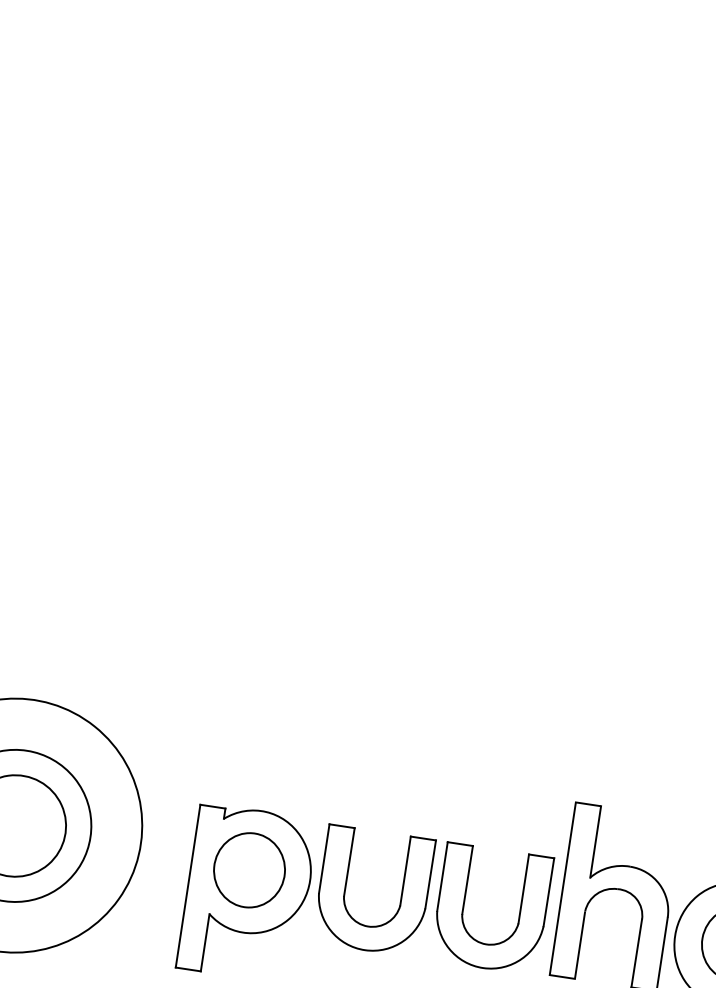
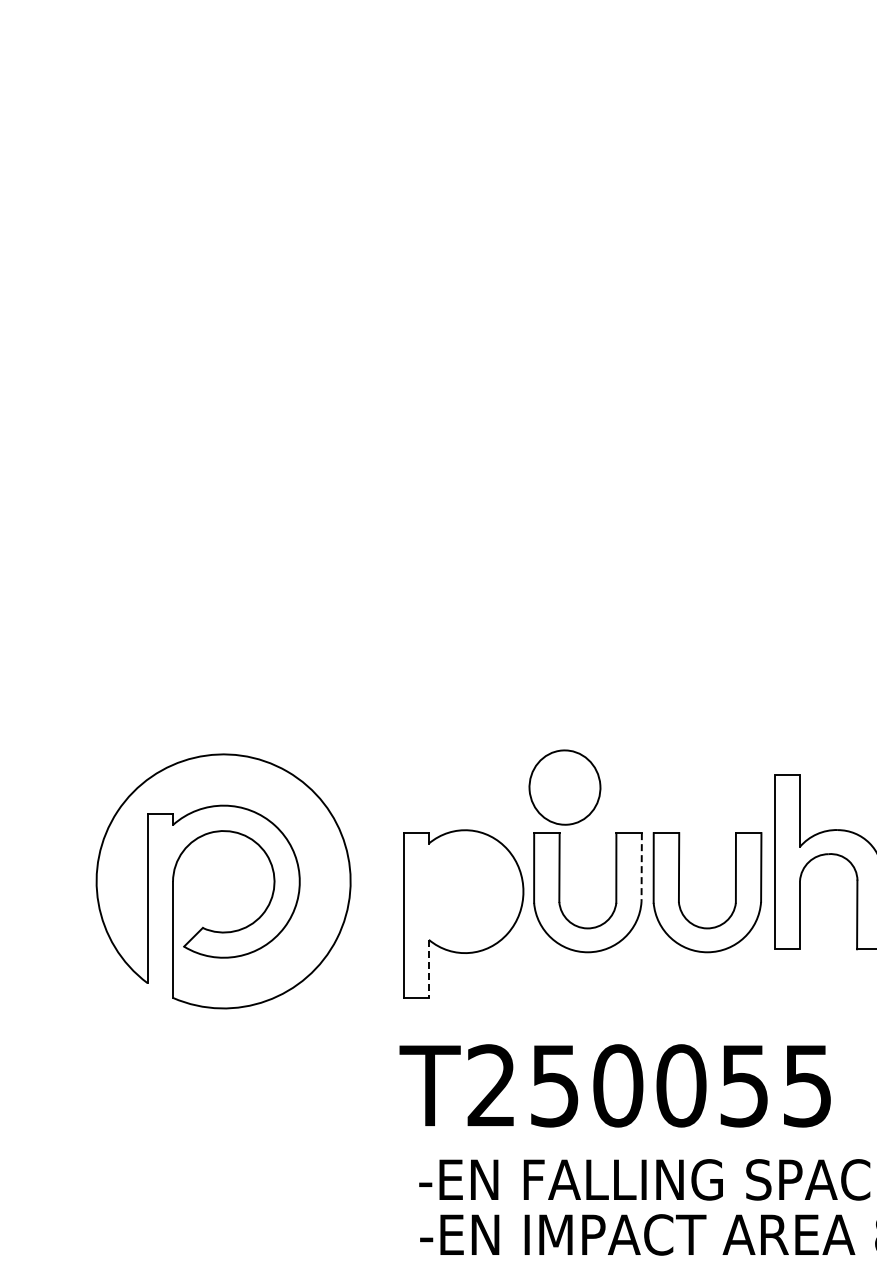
part: (249, 870) -> (564, 787), moved
line: (430, 875) -> (641, 868), solid -> dashed
line: (204, 942) -> (428, 968), solid -> dashed

